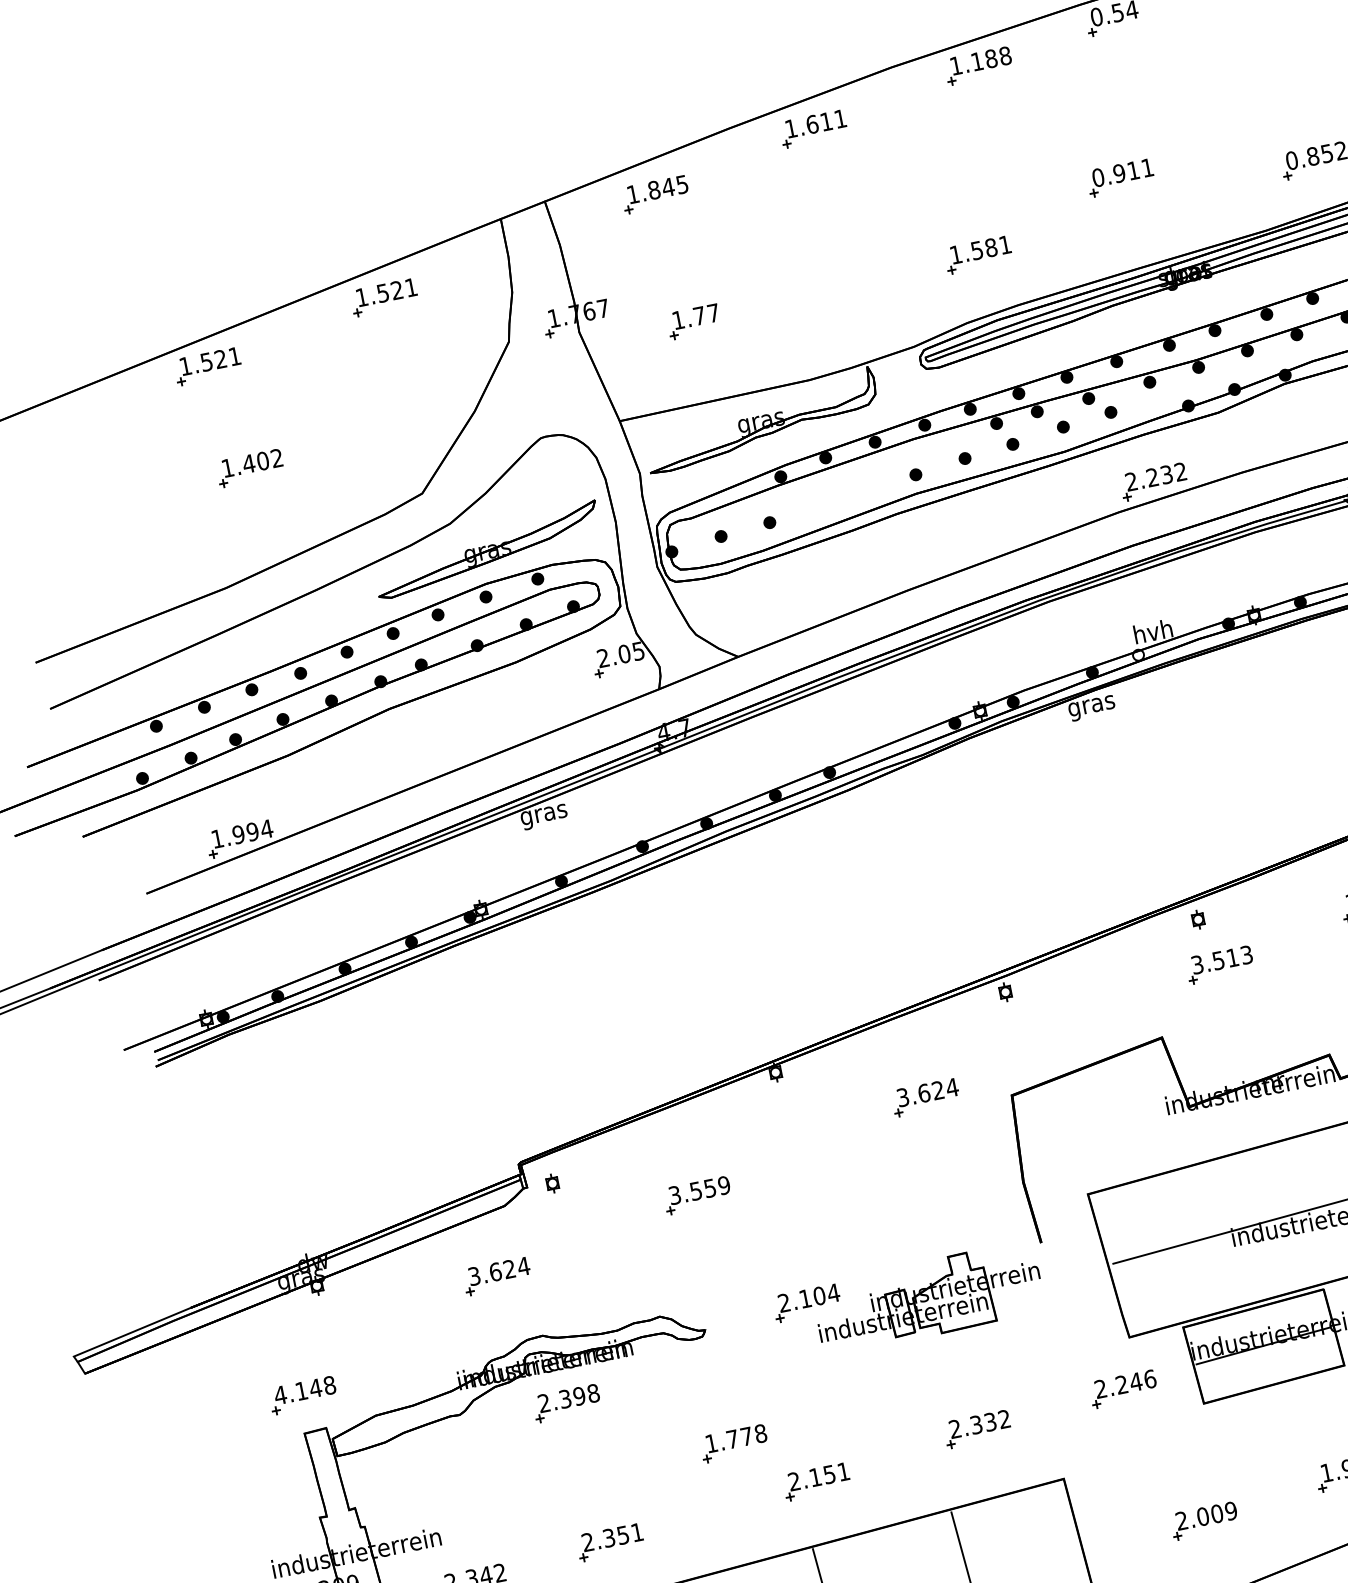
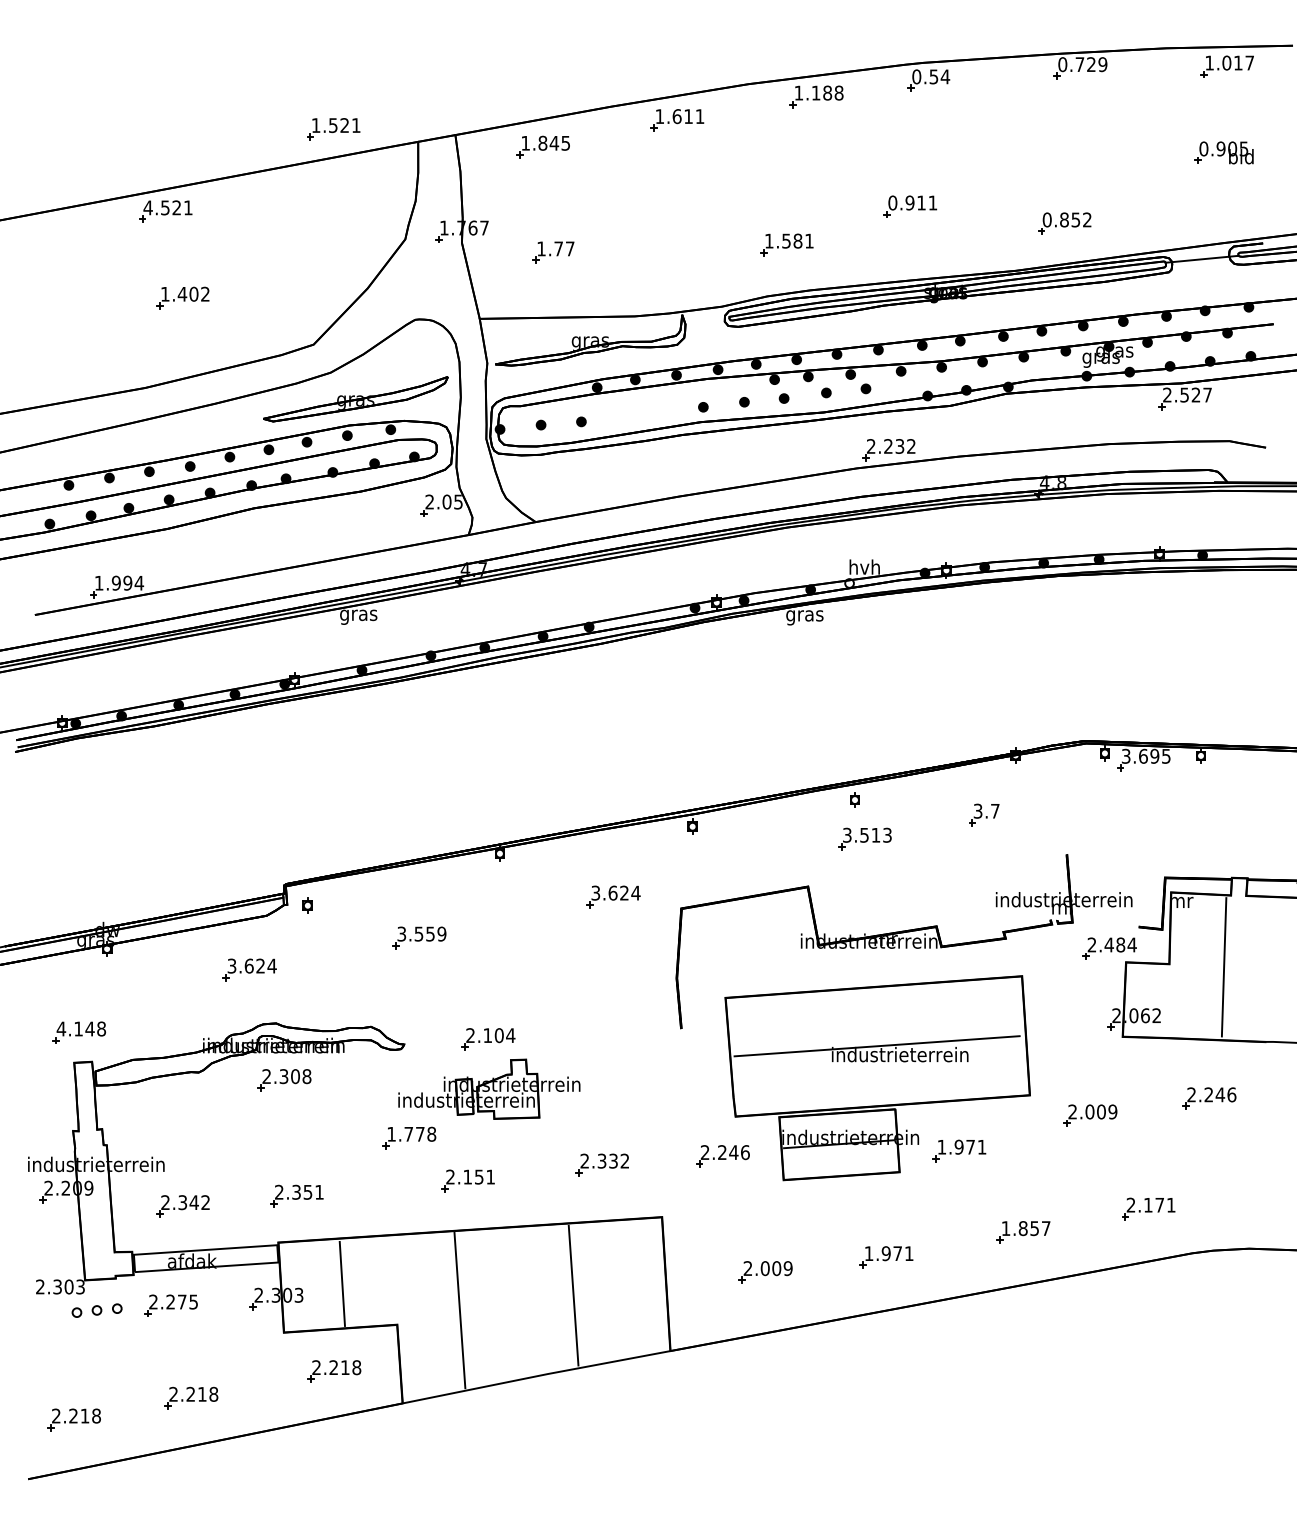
part: (384, 298) -> (333, 129), moved
text: (184, 365) -> (147, 207), 1.521 -> 4.521
part: (928, 1297) -> (489, 1088), moved
text: (579, 1396) -> (295, 1076), 2.398 -> 2.308

